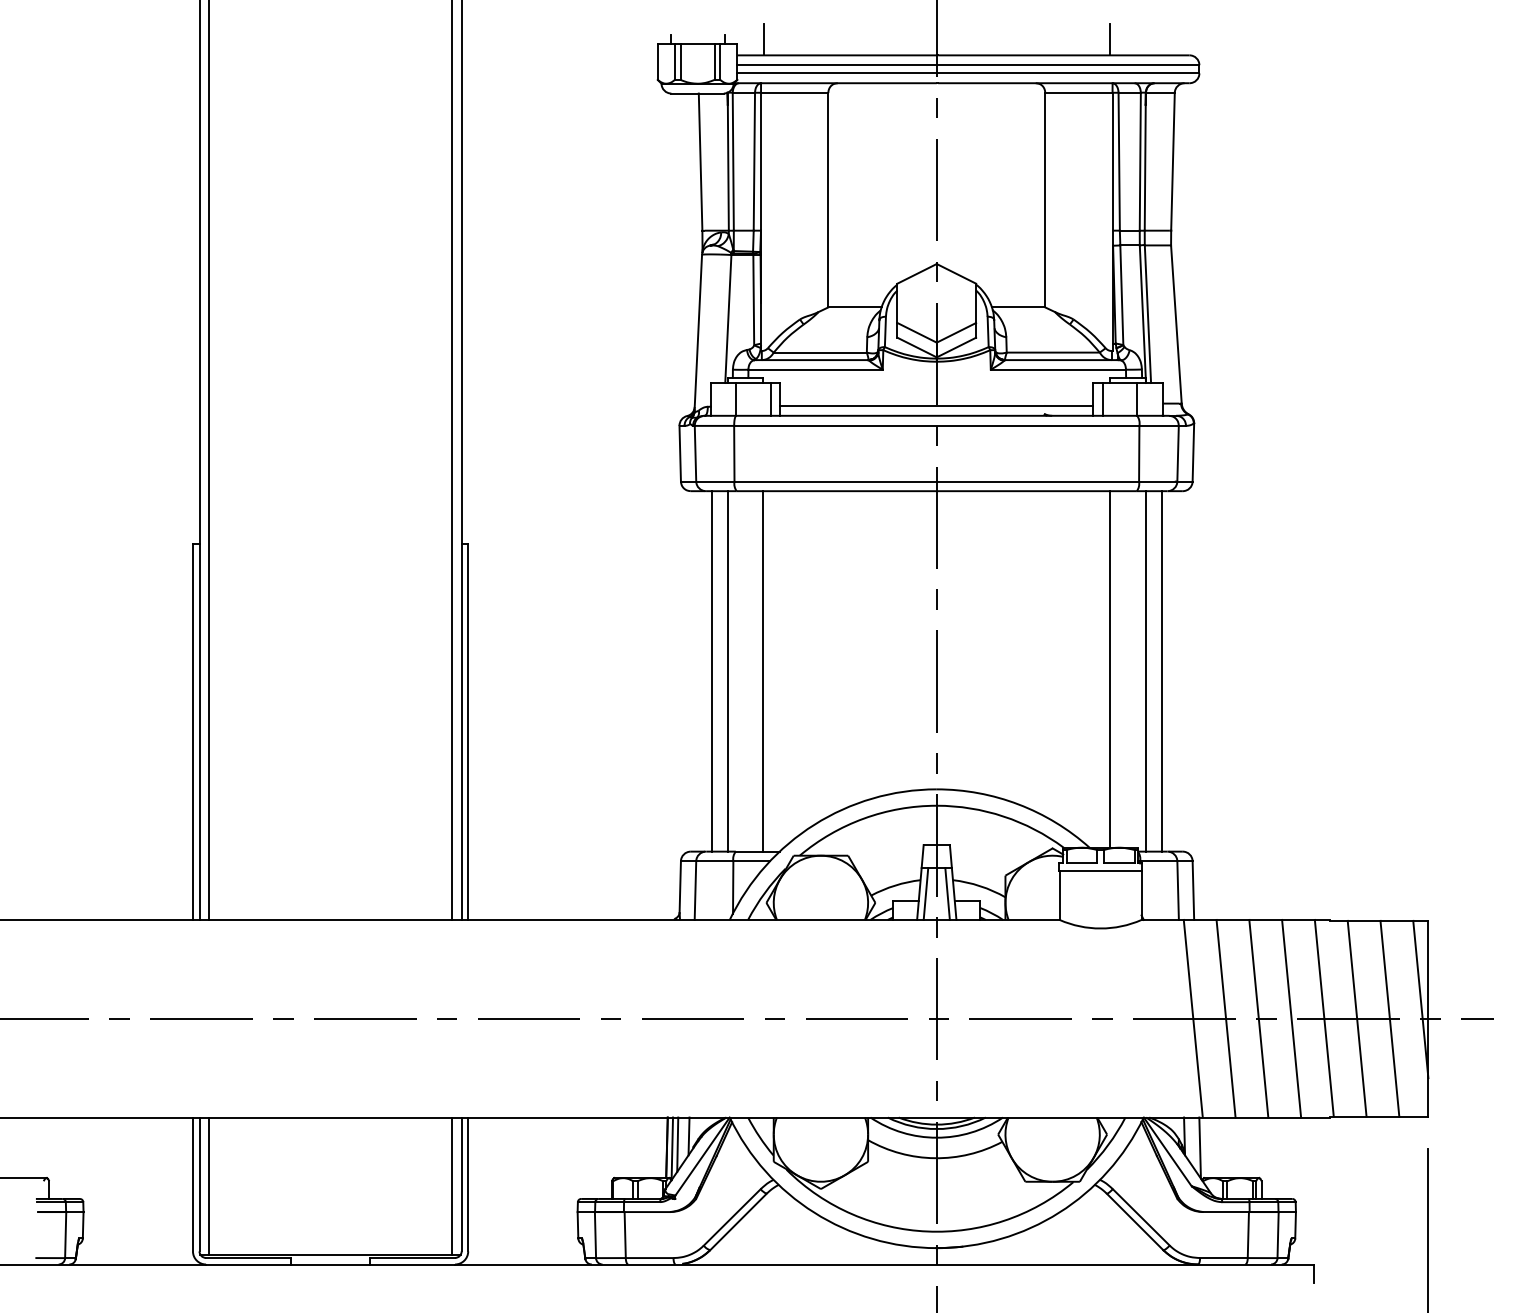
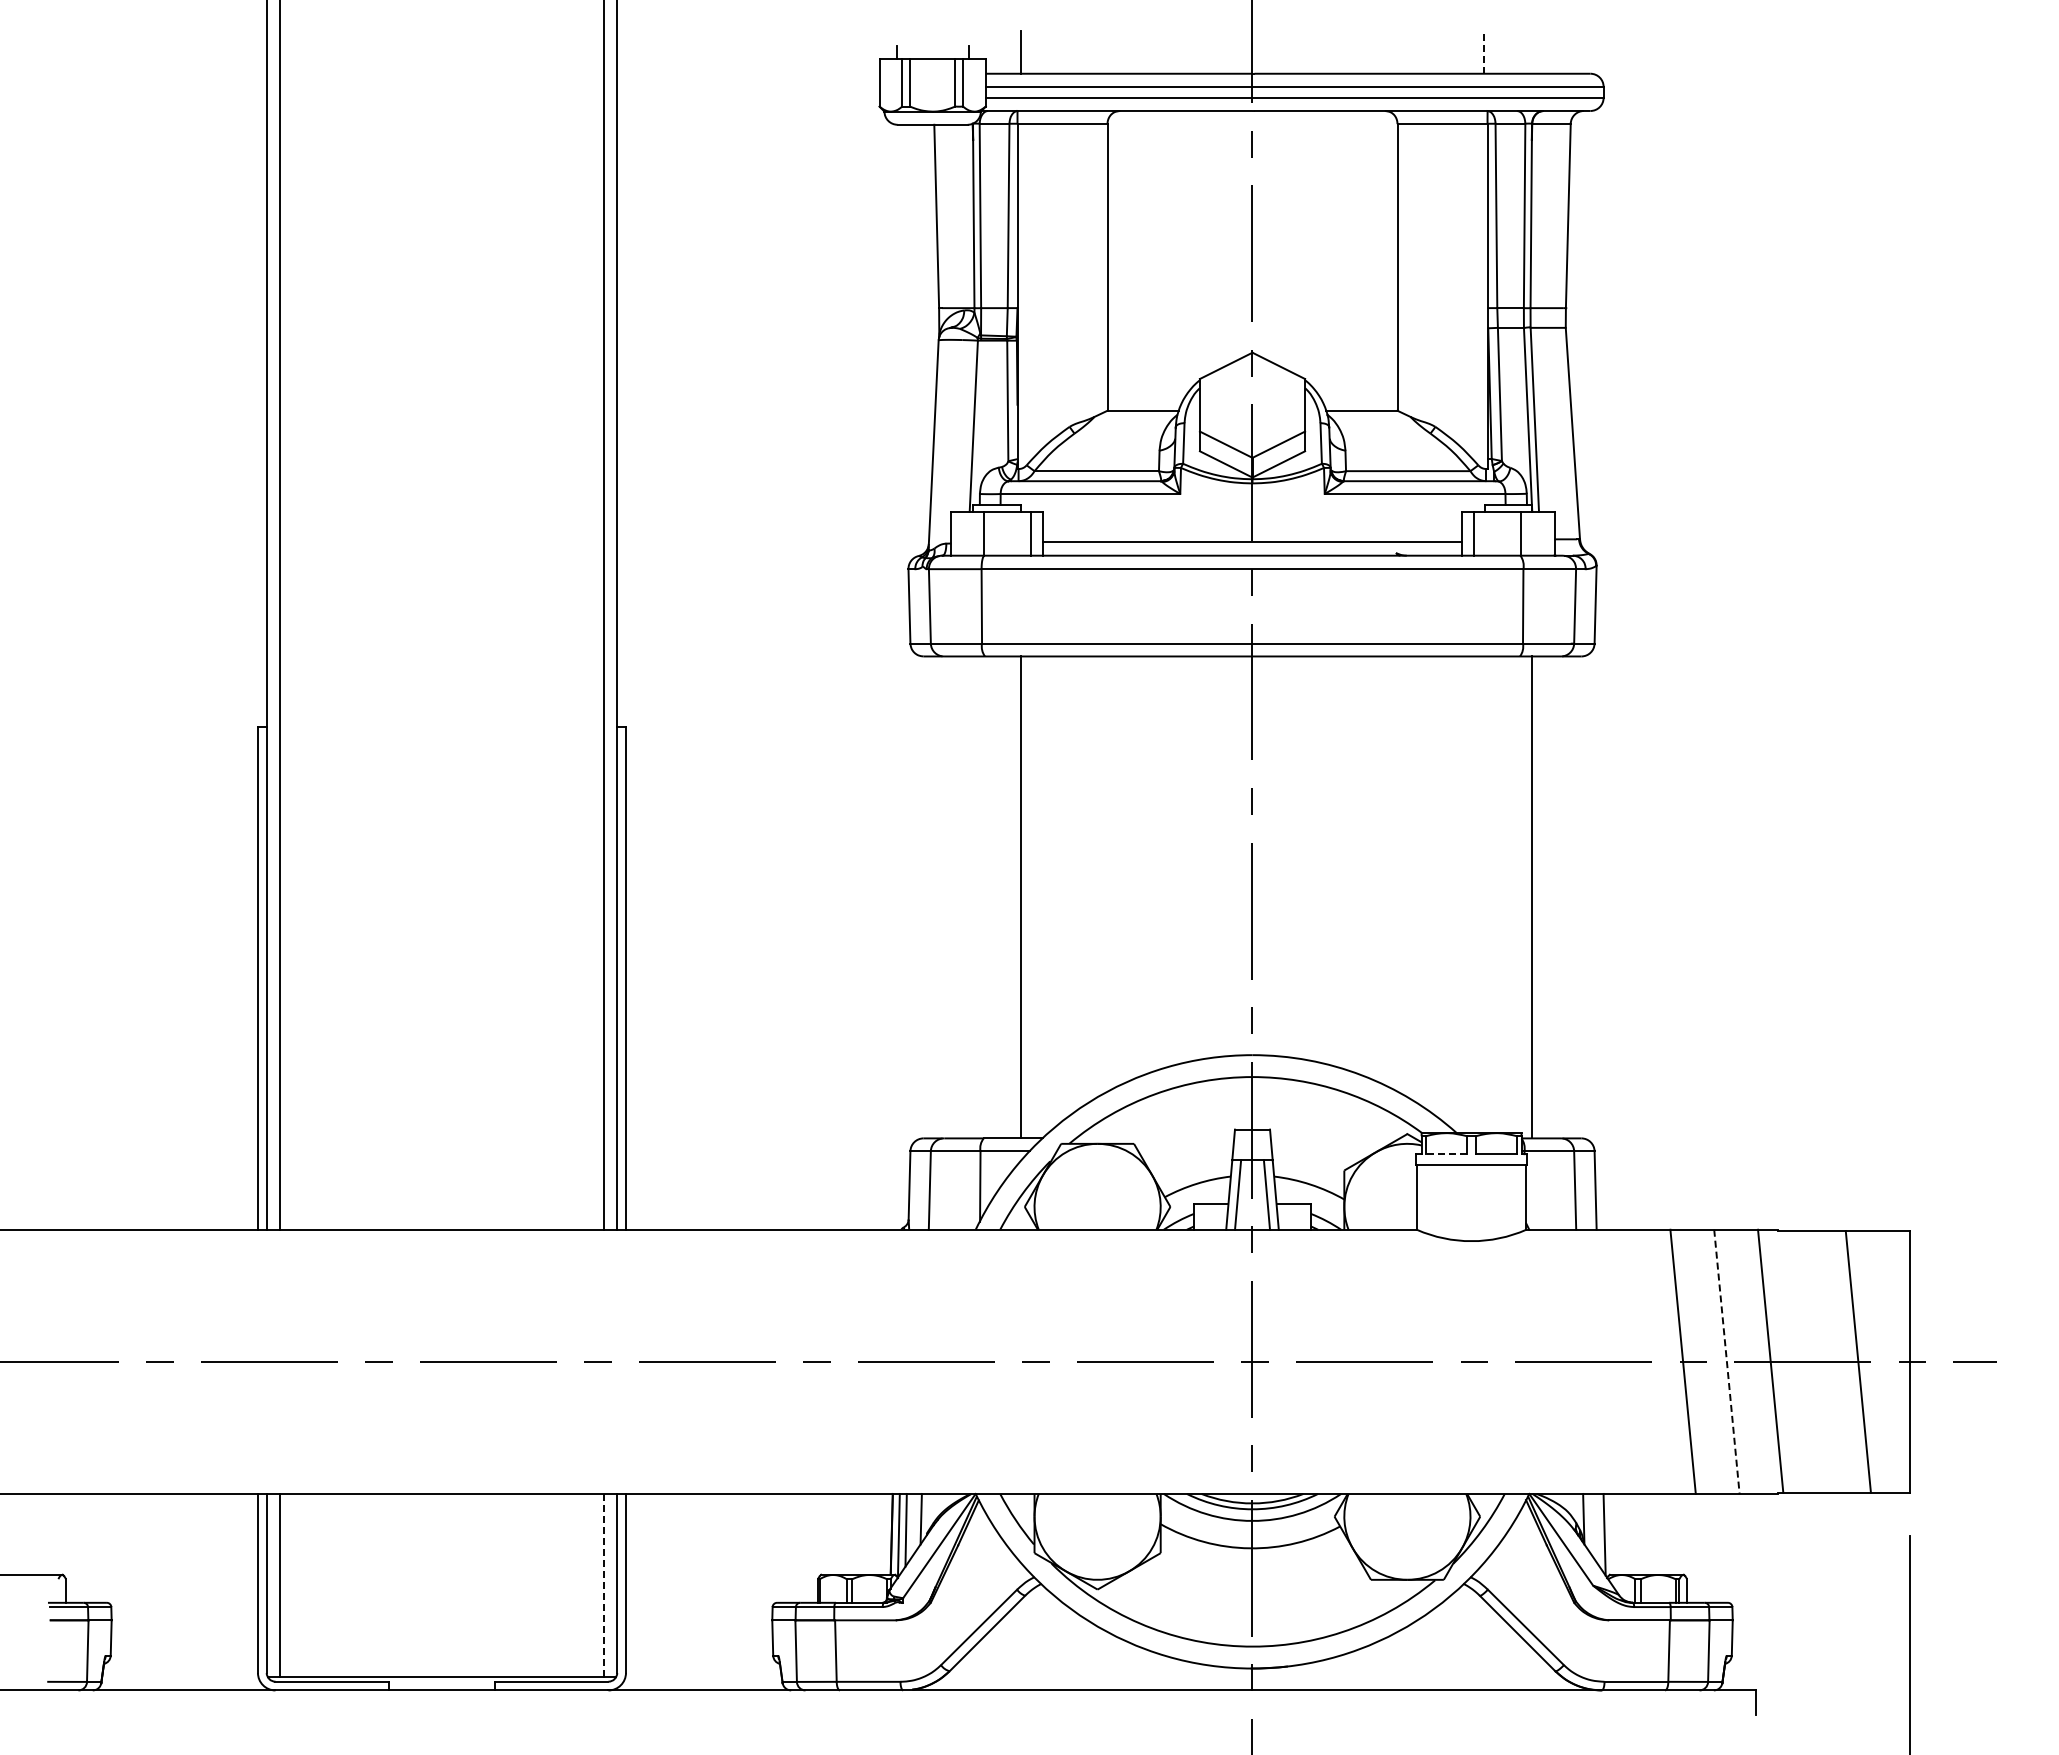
line: (1110, 39) -> (1484, 52), solid -> dashed
line: (1110, 669) -> (1484, 894), removed
line: (711, 671) -> (951, 897), removed
line: (728, 671) -> (973, 897), removed
line: (1161, 671) -> (1553, 897), removed
line: (1081, 863) -> (1446, 1154), solid -> dashed
line: (1420, 999) -> (1899, 1336), removed
line: (1193, 1018) -> (1595, 1361), removed
line: (1225, 1018) -> (1638, 1361), removed
line: (1291, 1018) -> (1726, 1361), solid -> dashed
line: (1357, 1018) -> (1814, 1361), removed
line: (452, 1186) -> (604, 1585), solid -> dashed

